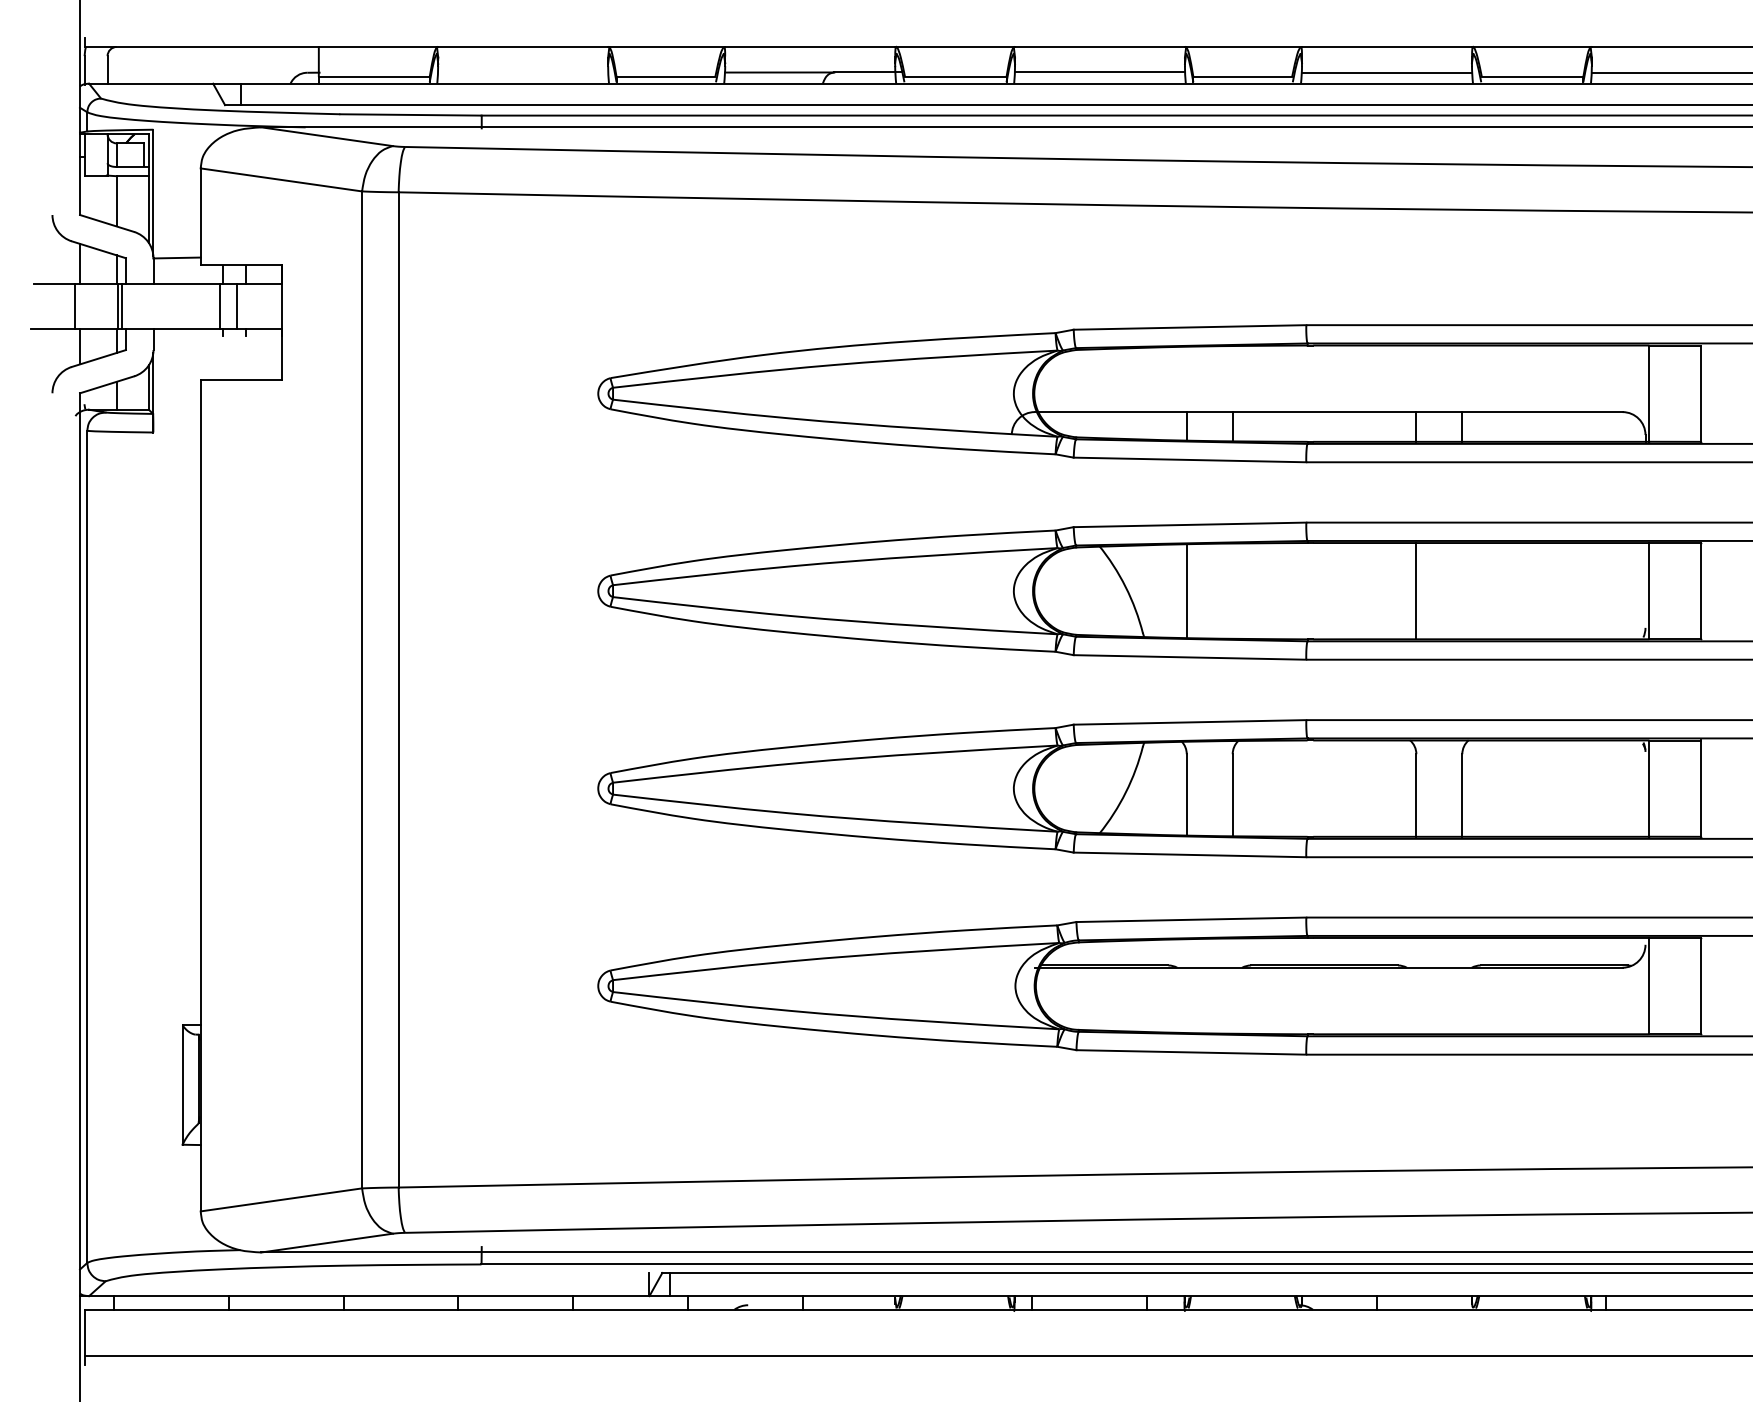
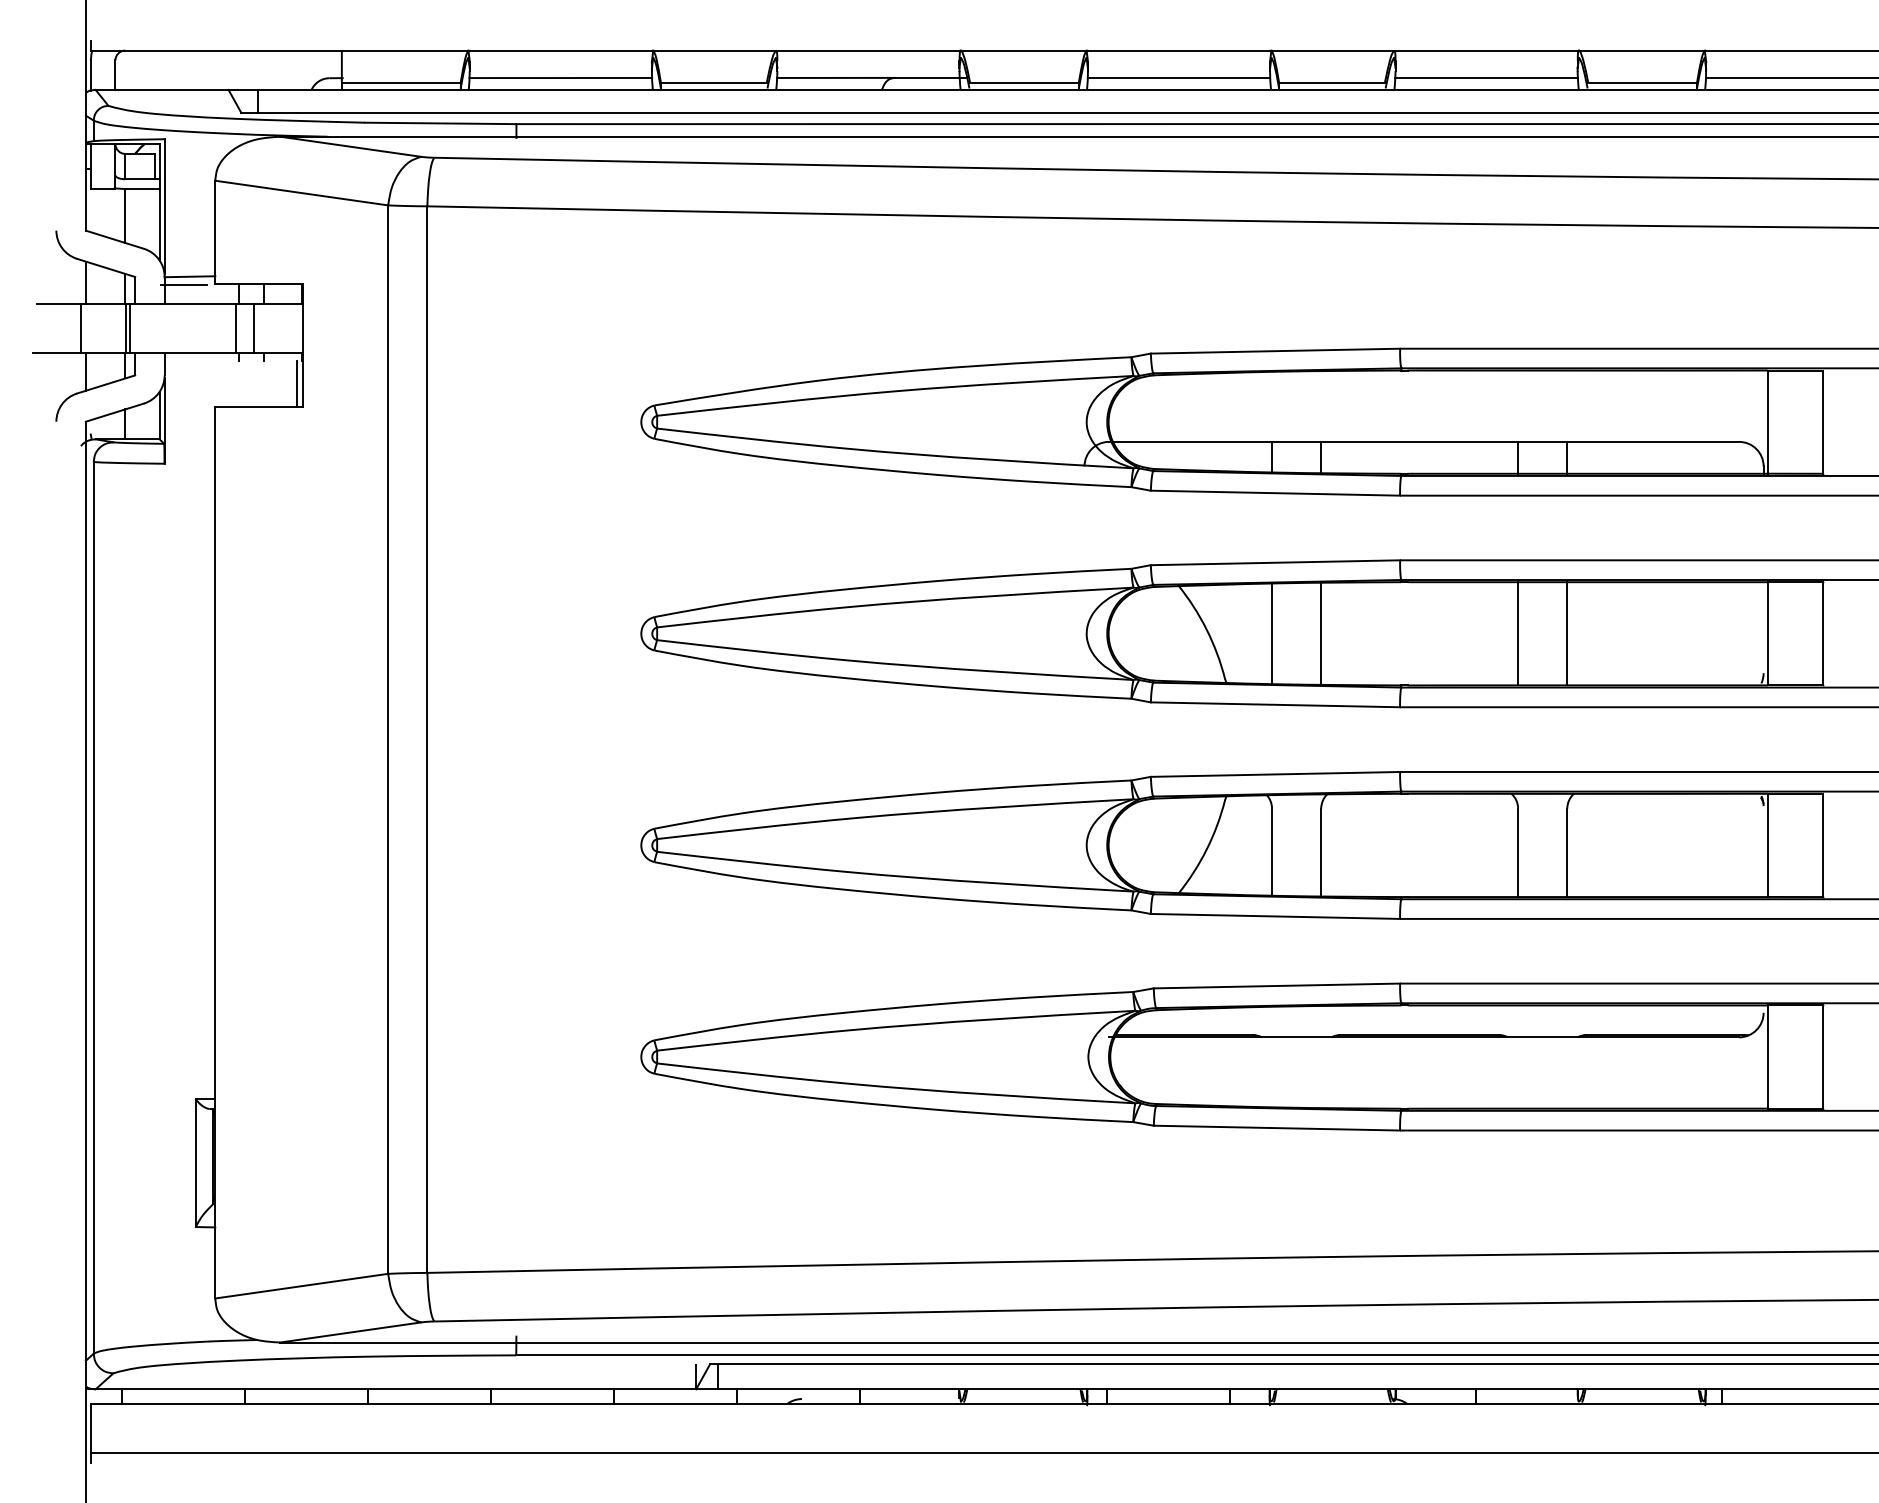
line: (522, 72) -> (560, 77), added
line: (171, 266) -> (183, 285), added
line: (277, 357) -> (297, 383), added
line: (1232, 590) -> (1321, 633), added
line: (1462, 590) -> (1567, 633), added

